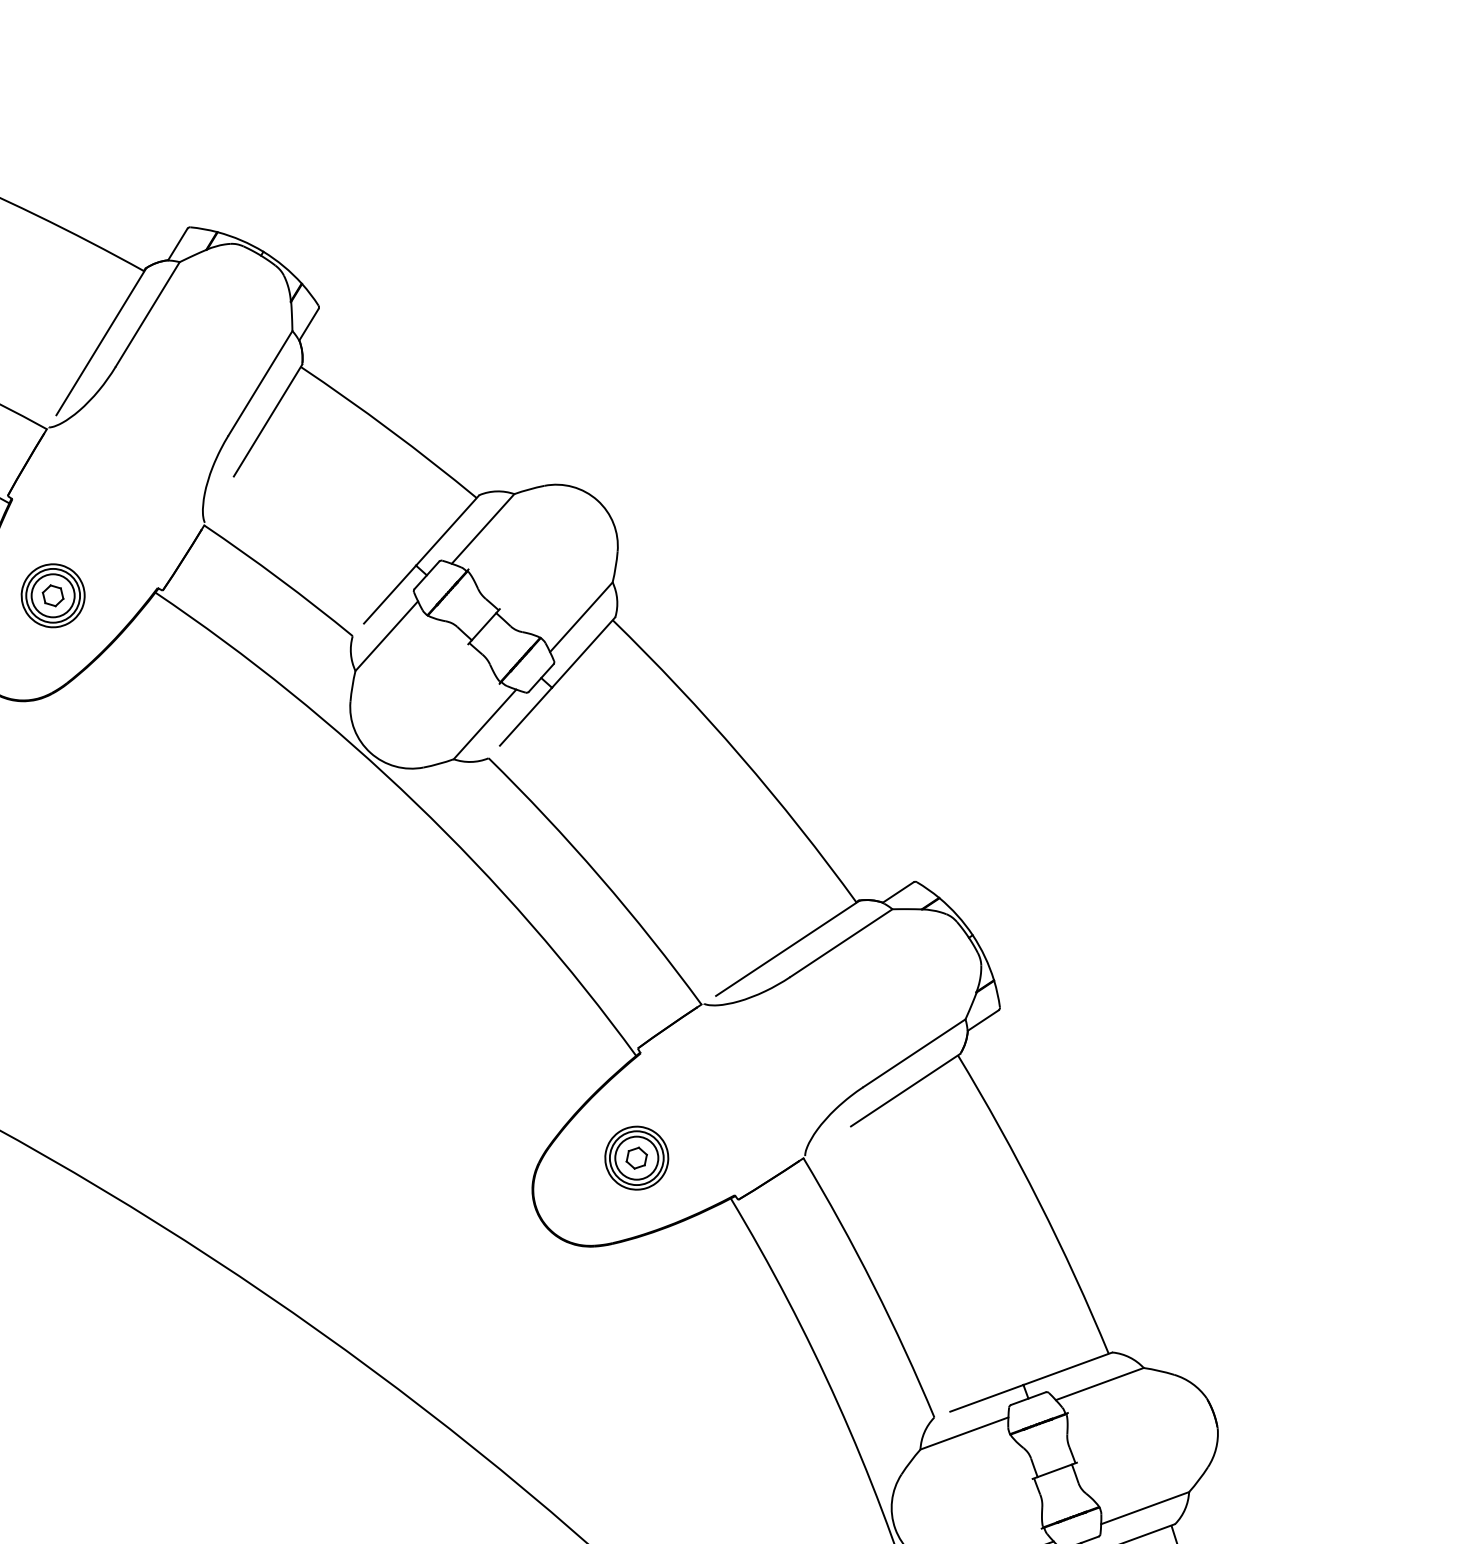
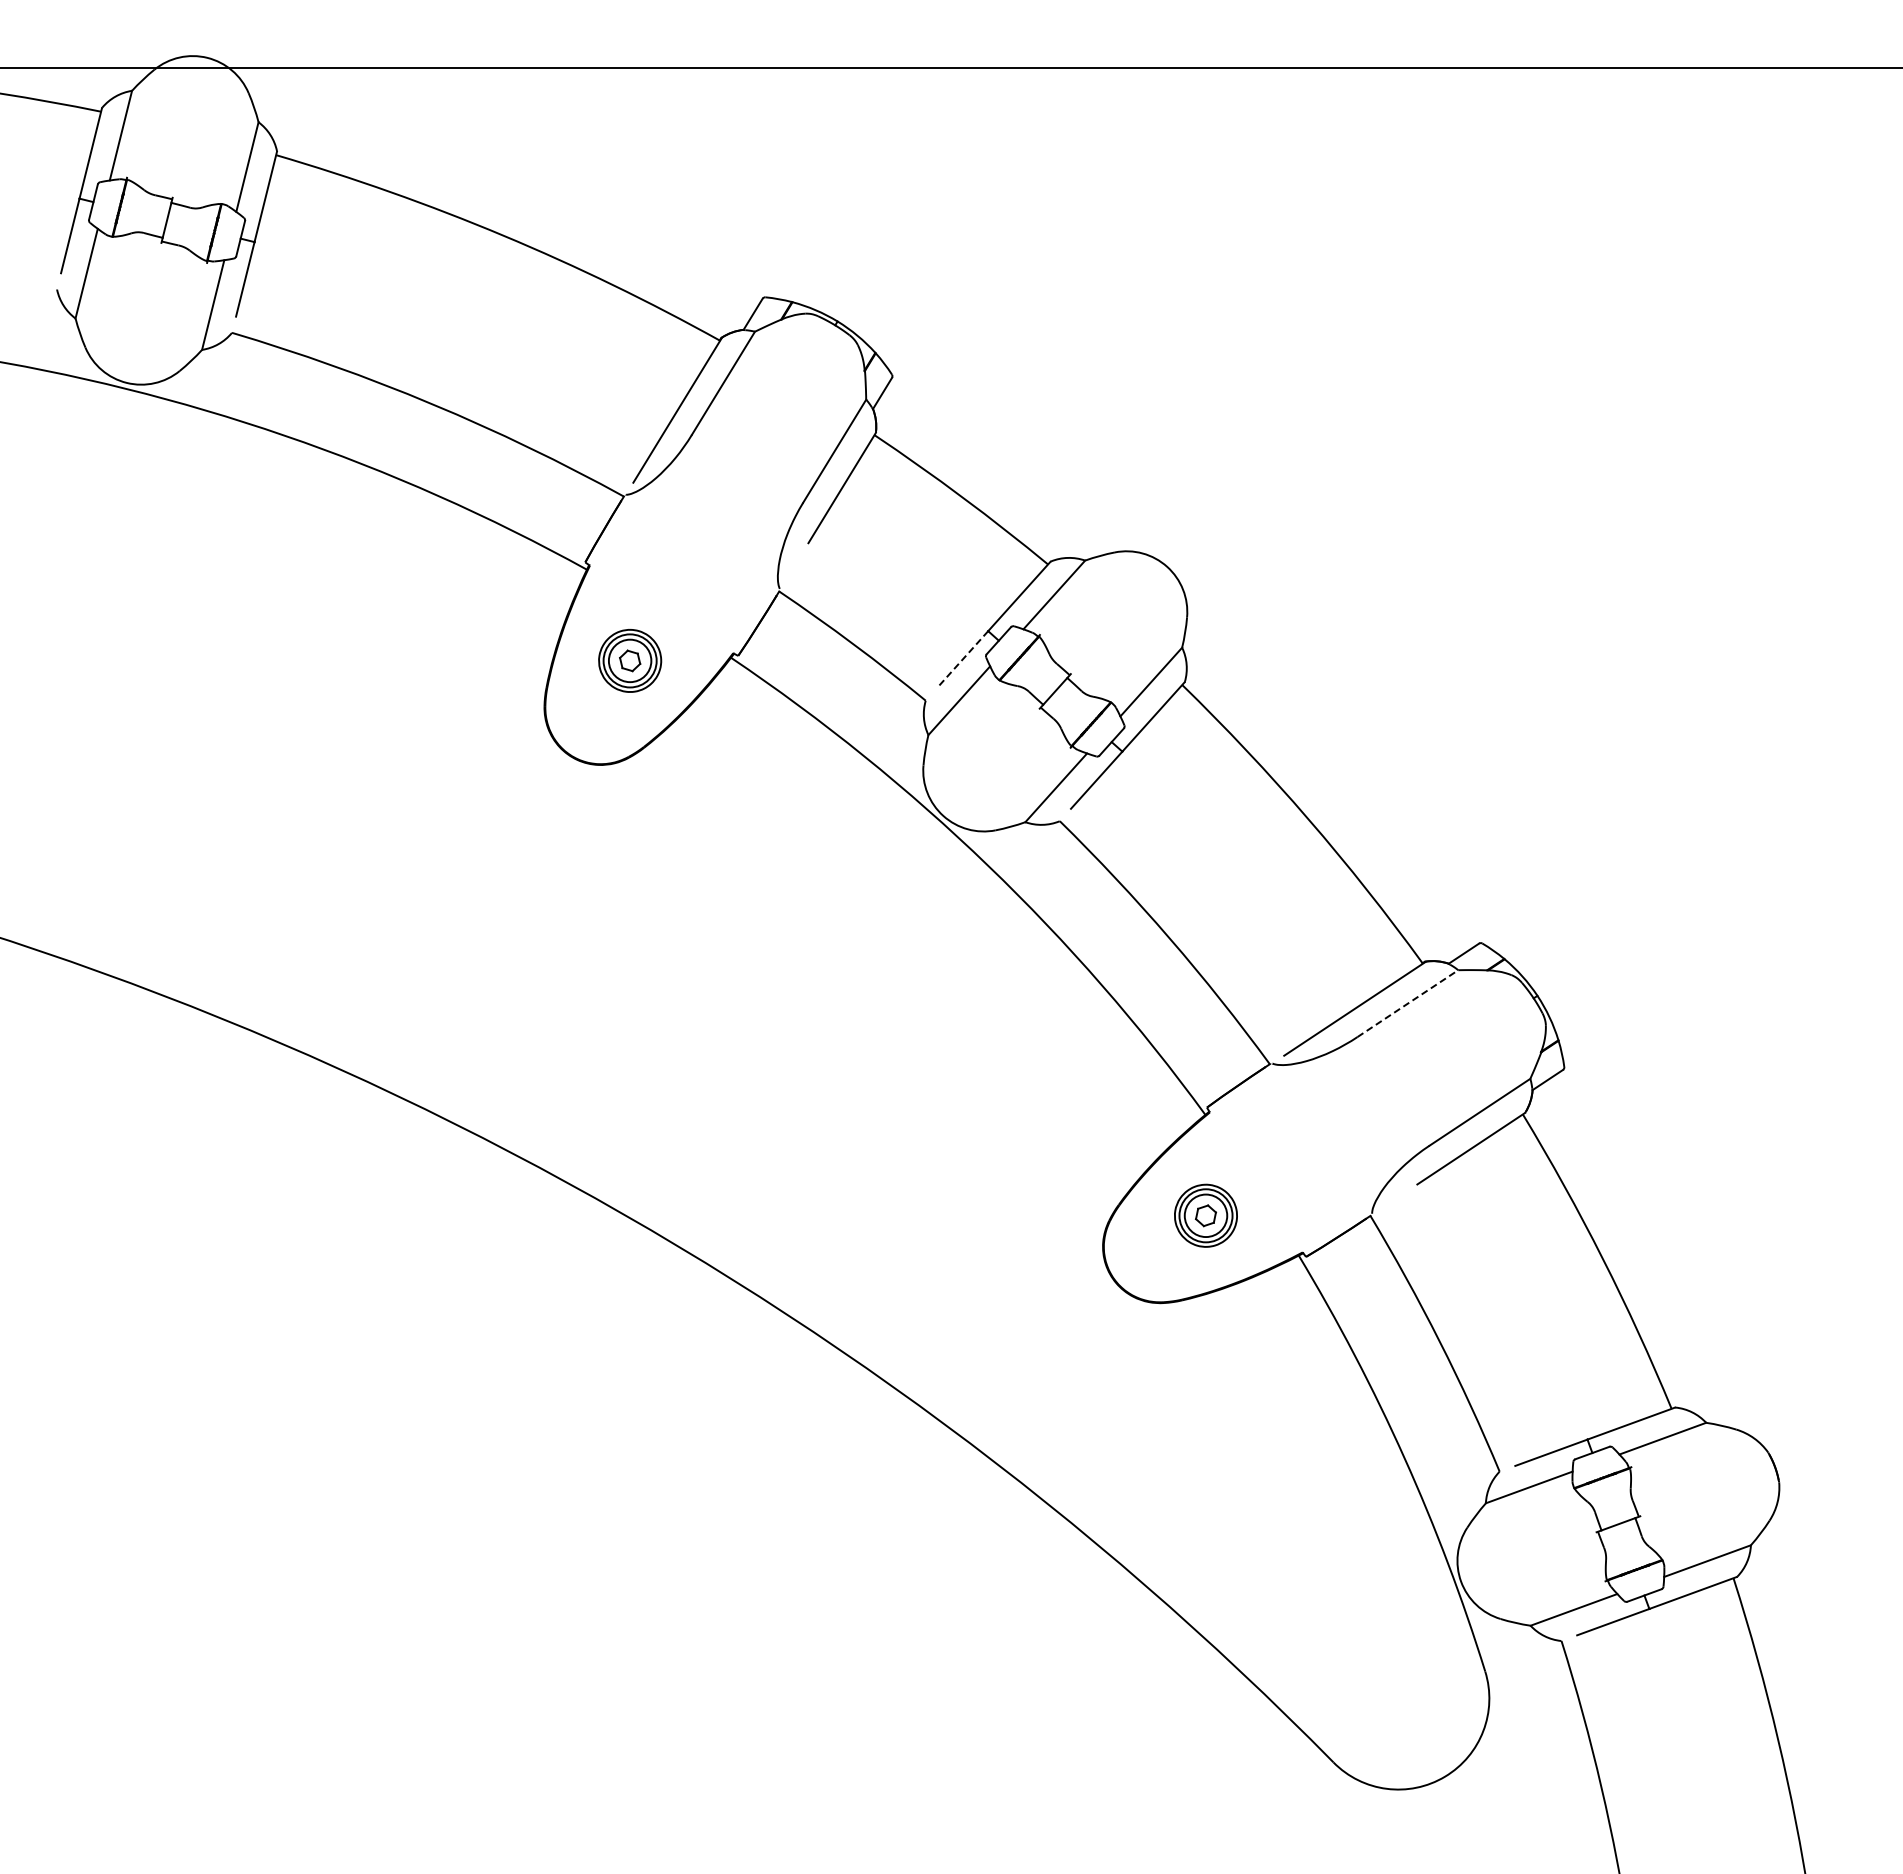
line: (390, 595) -> (962, 660), solid -> dashed
line: (842, 943) -> (1408, 1003), solid -> dashed

